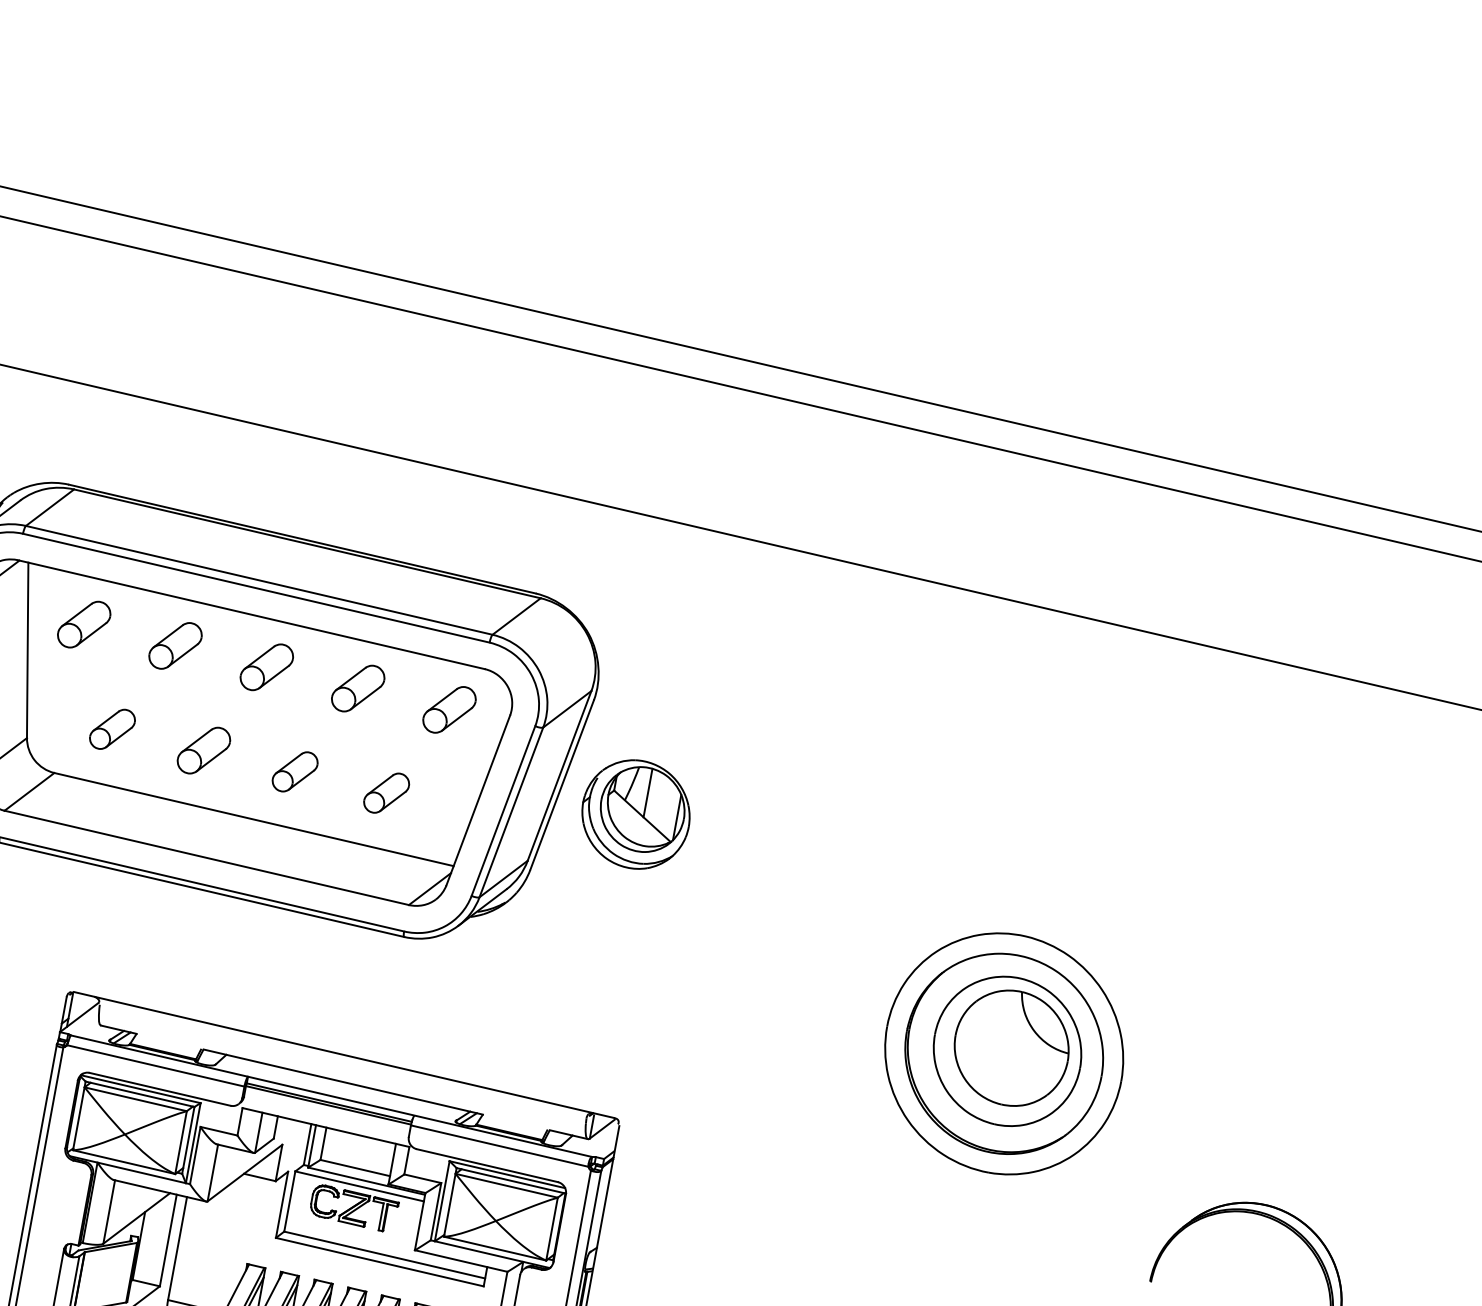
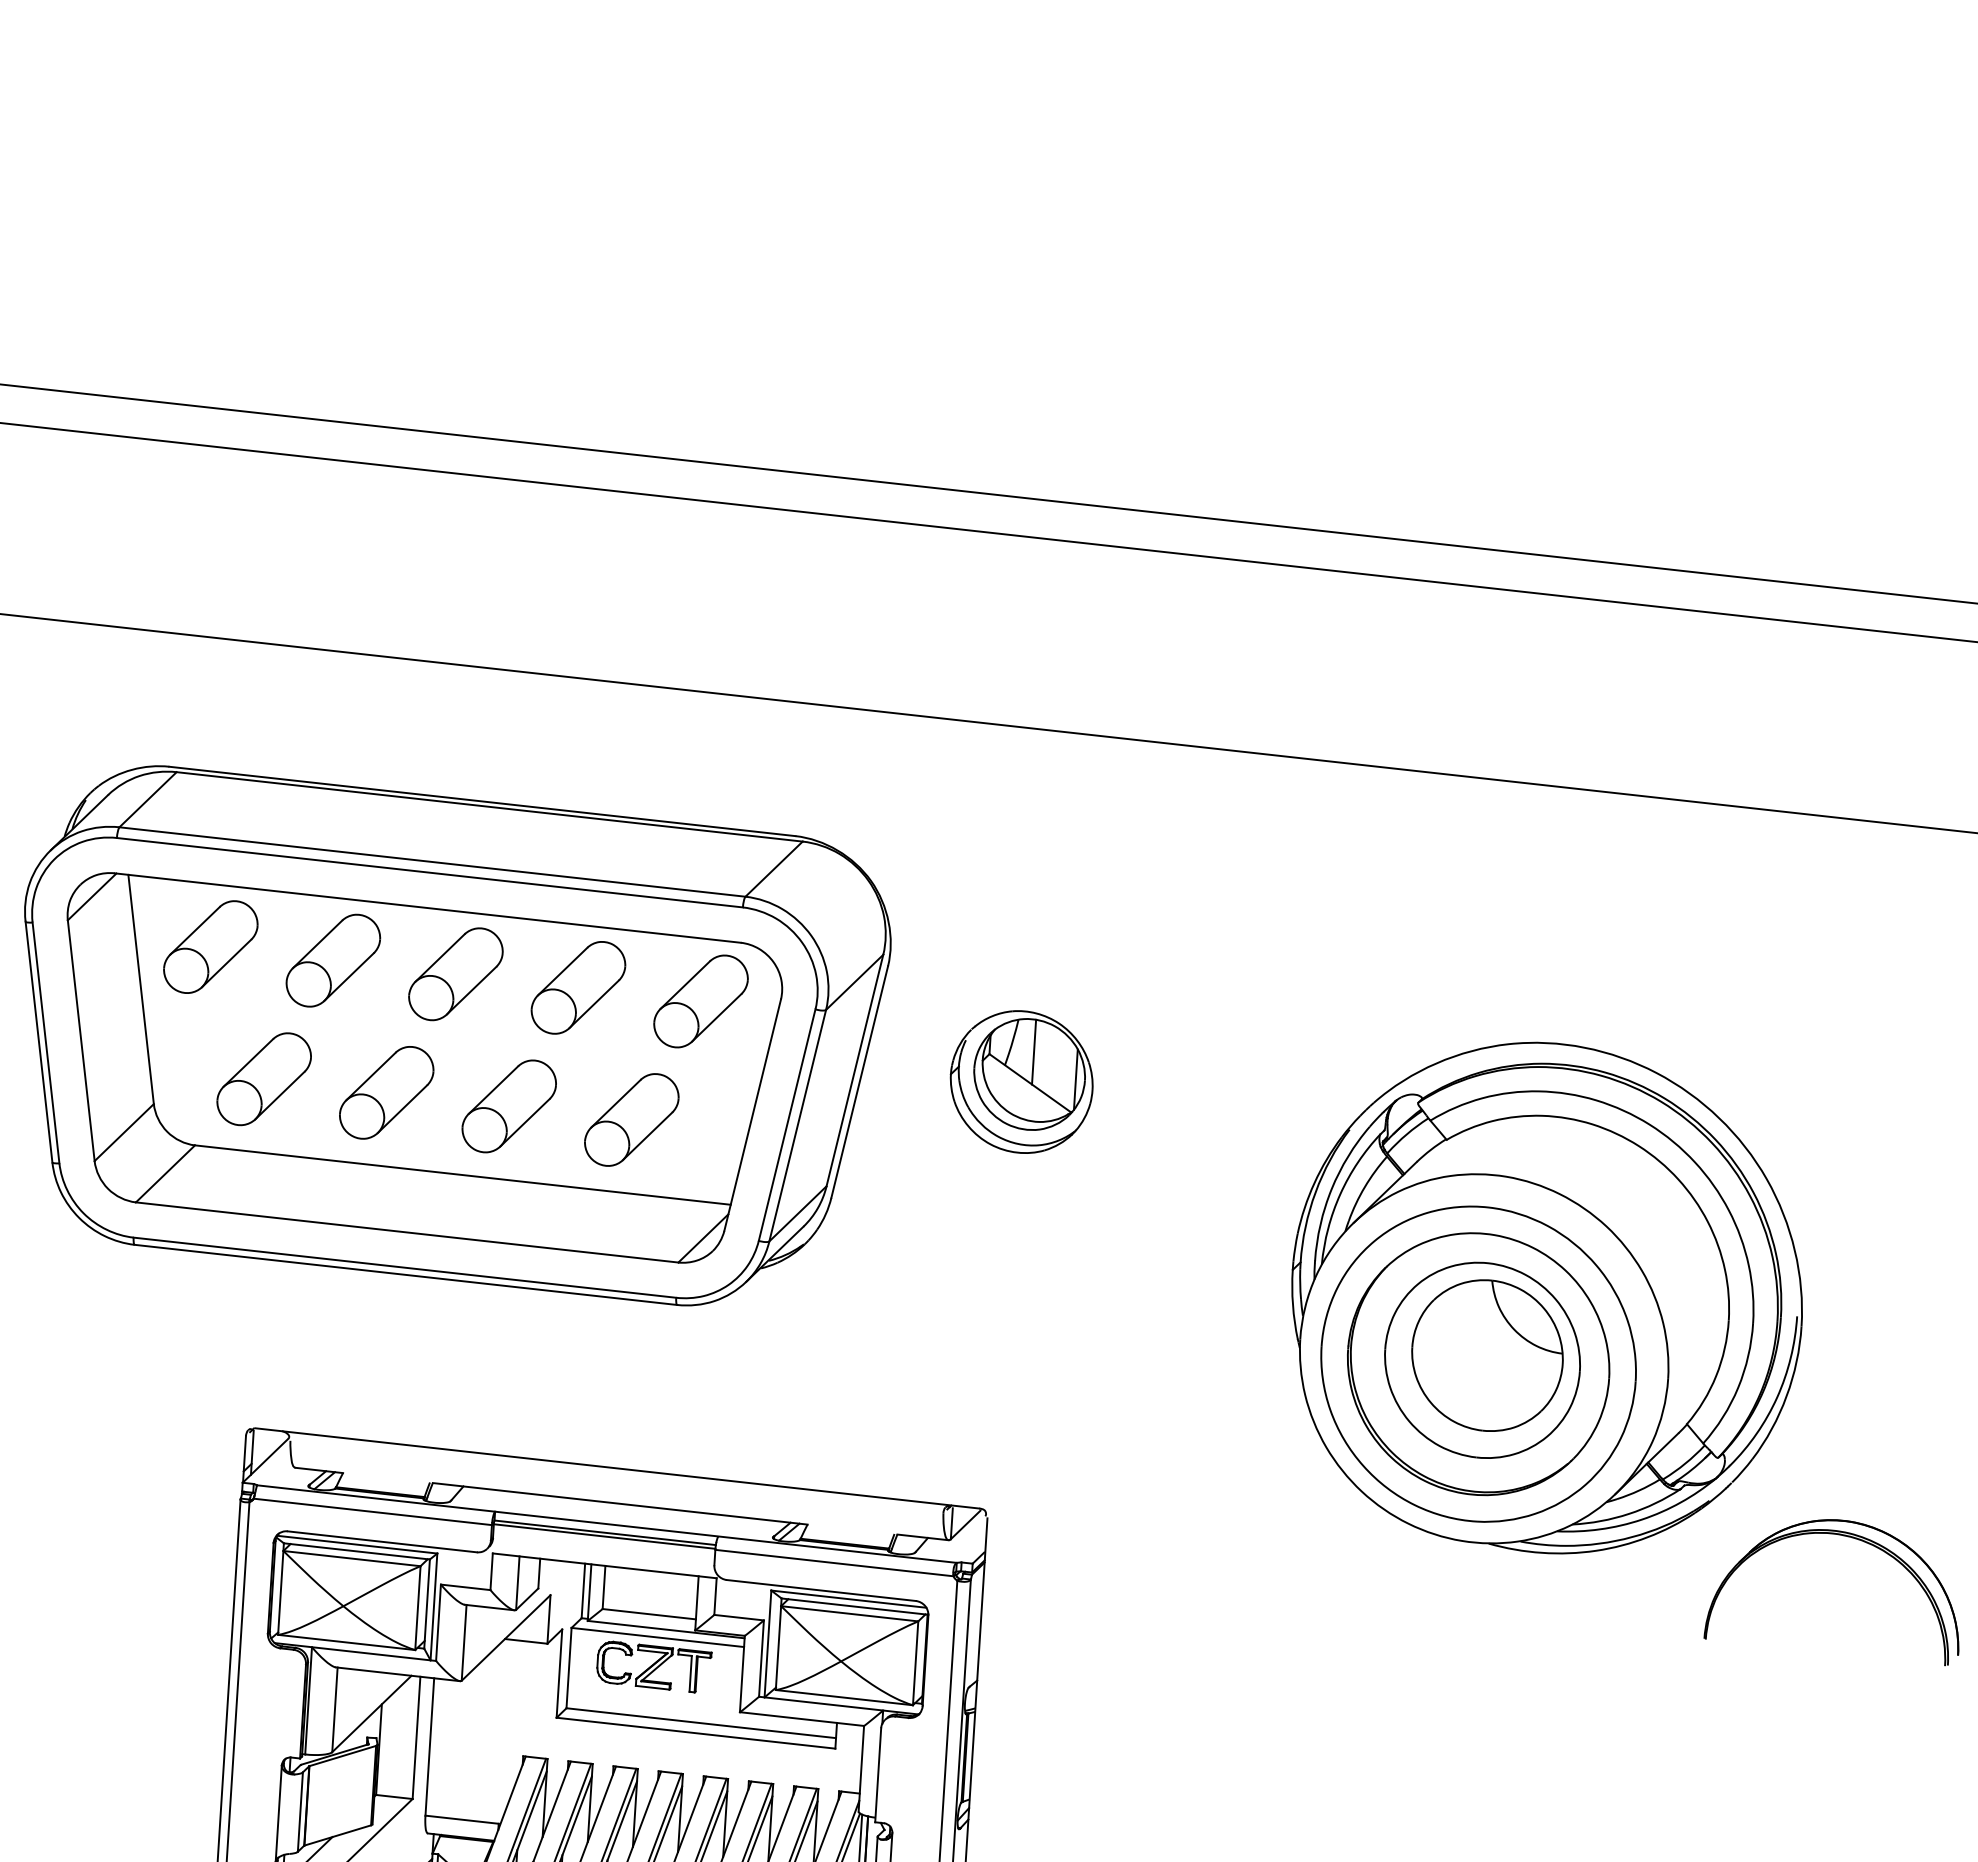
part: (83, 624) -> (210, 946), size x1.43
part: (175, 645) -> (333, 960), size x1.43
part: (266, 667) -> (455, 974), size x1.43
part: (358, 688) -> (578, 987), size x1.43
part: (449, 709) -> (700, 1001), size x1.43
part: (112, 729) -> (263, 1079), size x1.67
part: (203, 750) -> (386, 1092), size x1.43
part: (294, 771) -> (508, 1106), size x1.67
part: (386, 792) -> (631, 1119), size x1.67
part: (635, 814) -> (1021, 1081), moved
part: (1061, 1009) -> (1546, 1297), added

